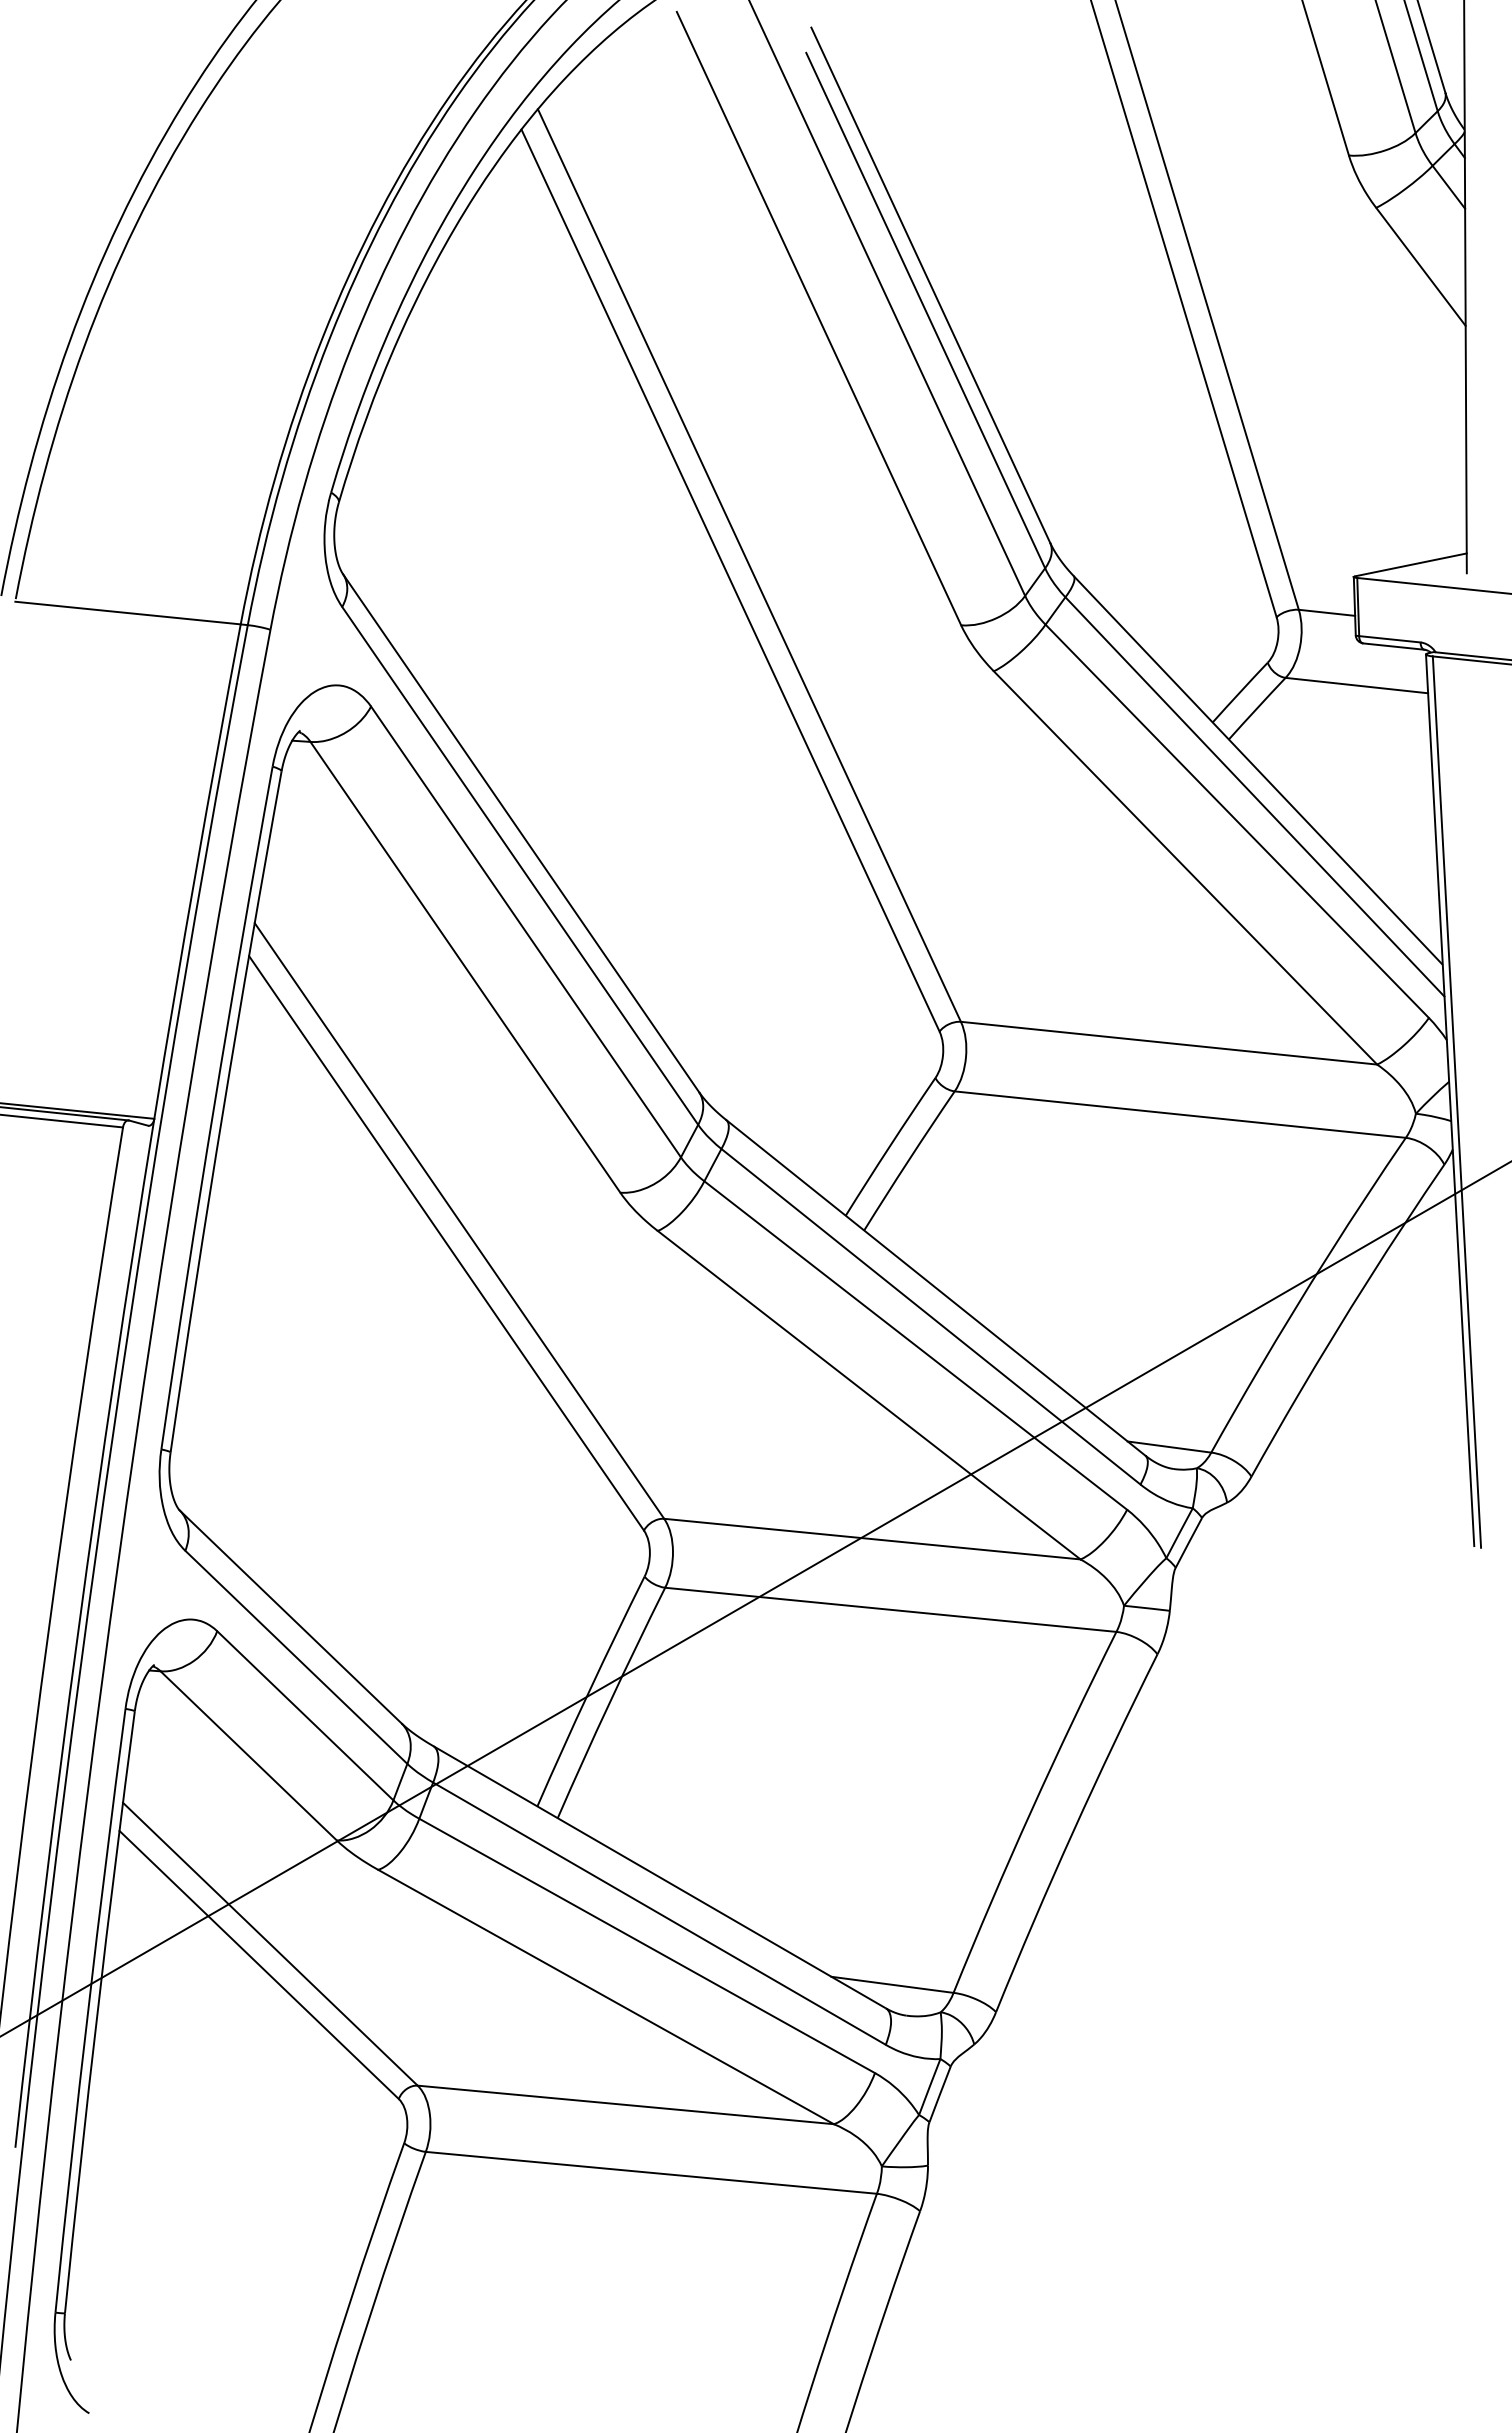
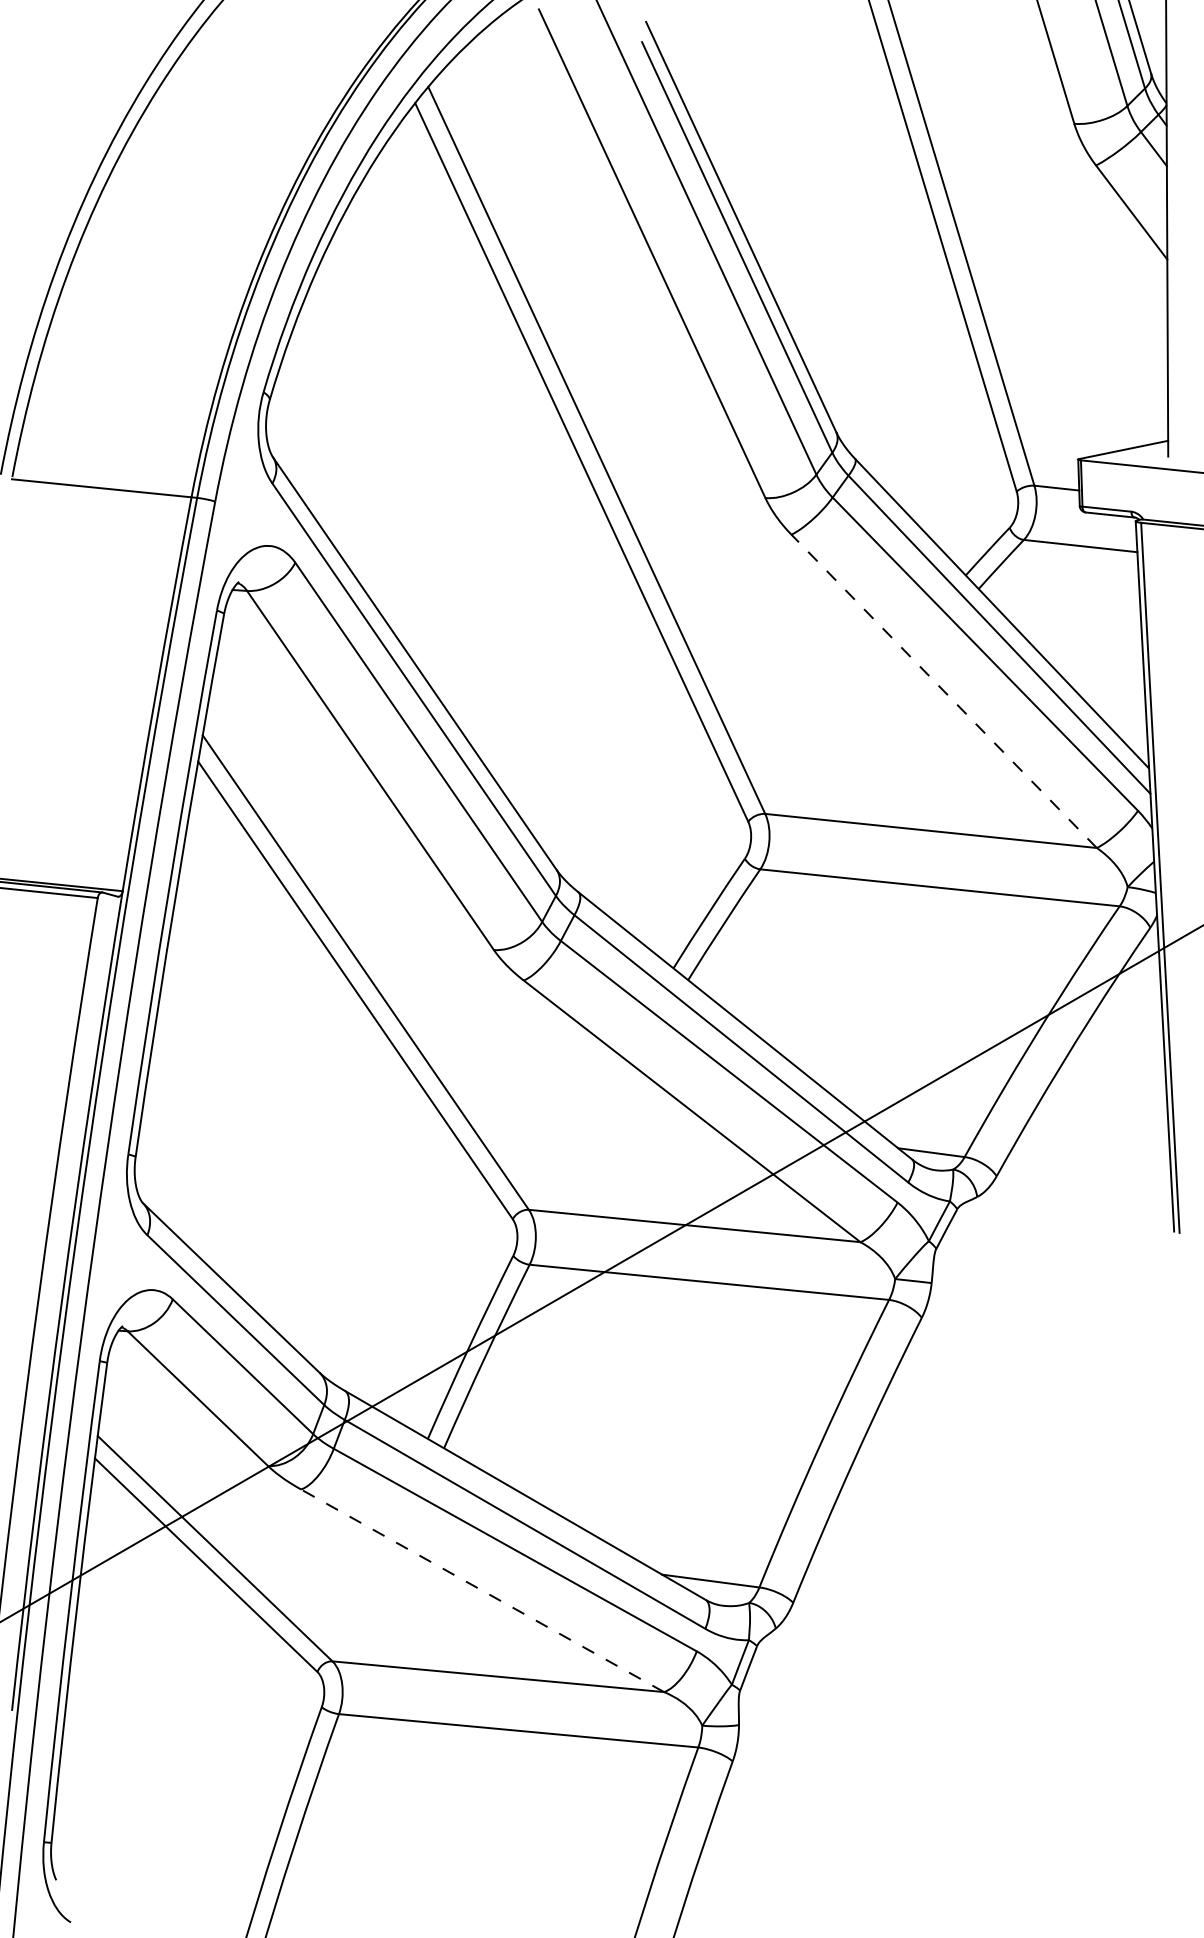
line: (1185, 867) -> (944, 690), solid -> dashed
line: (606, 1997) -> (482, 1591), solid -> dashed

